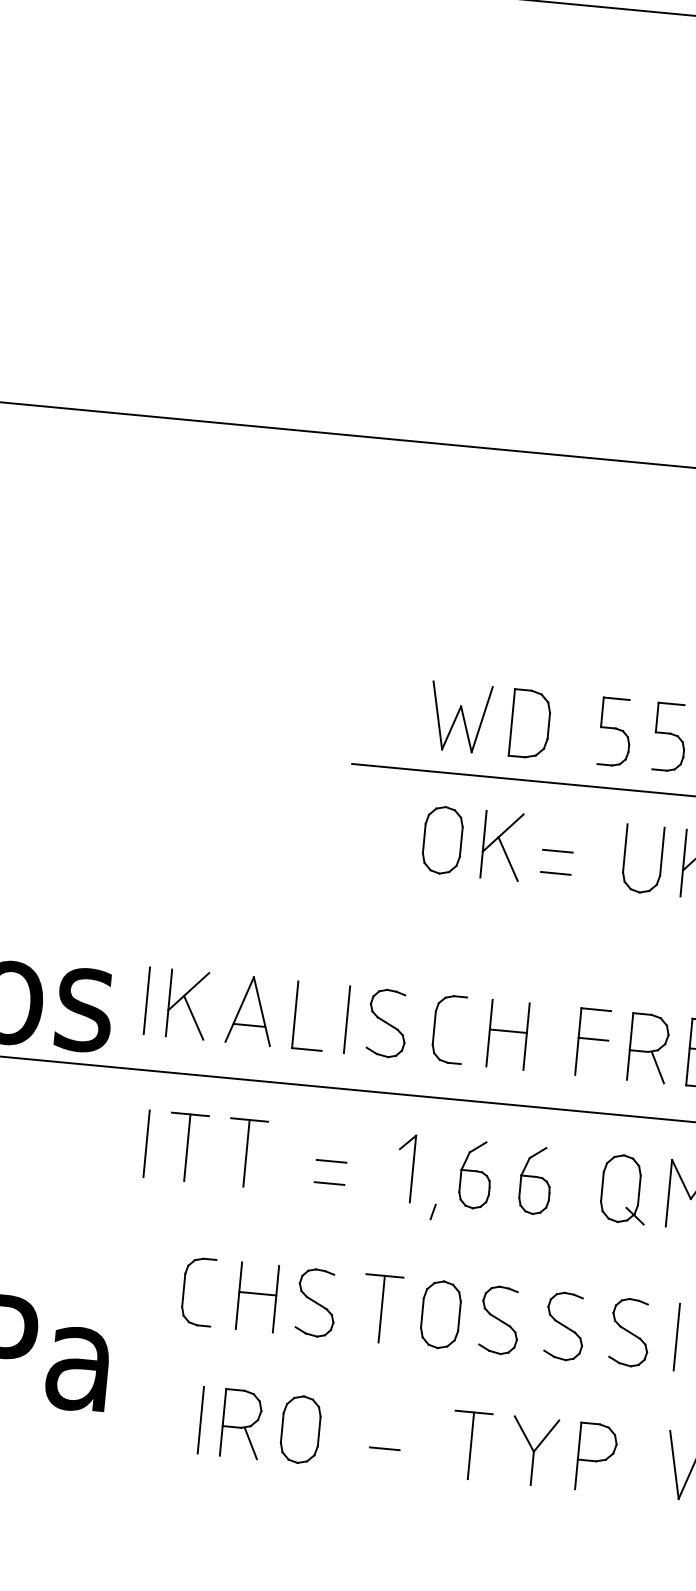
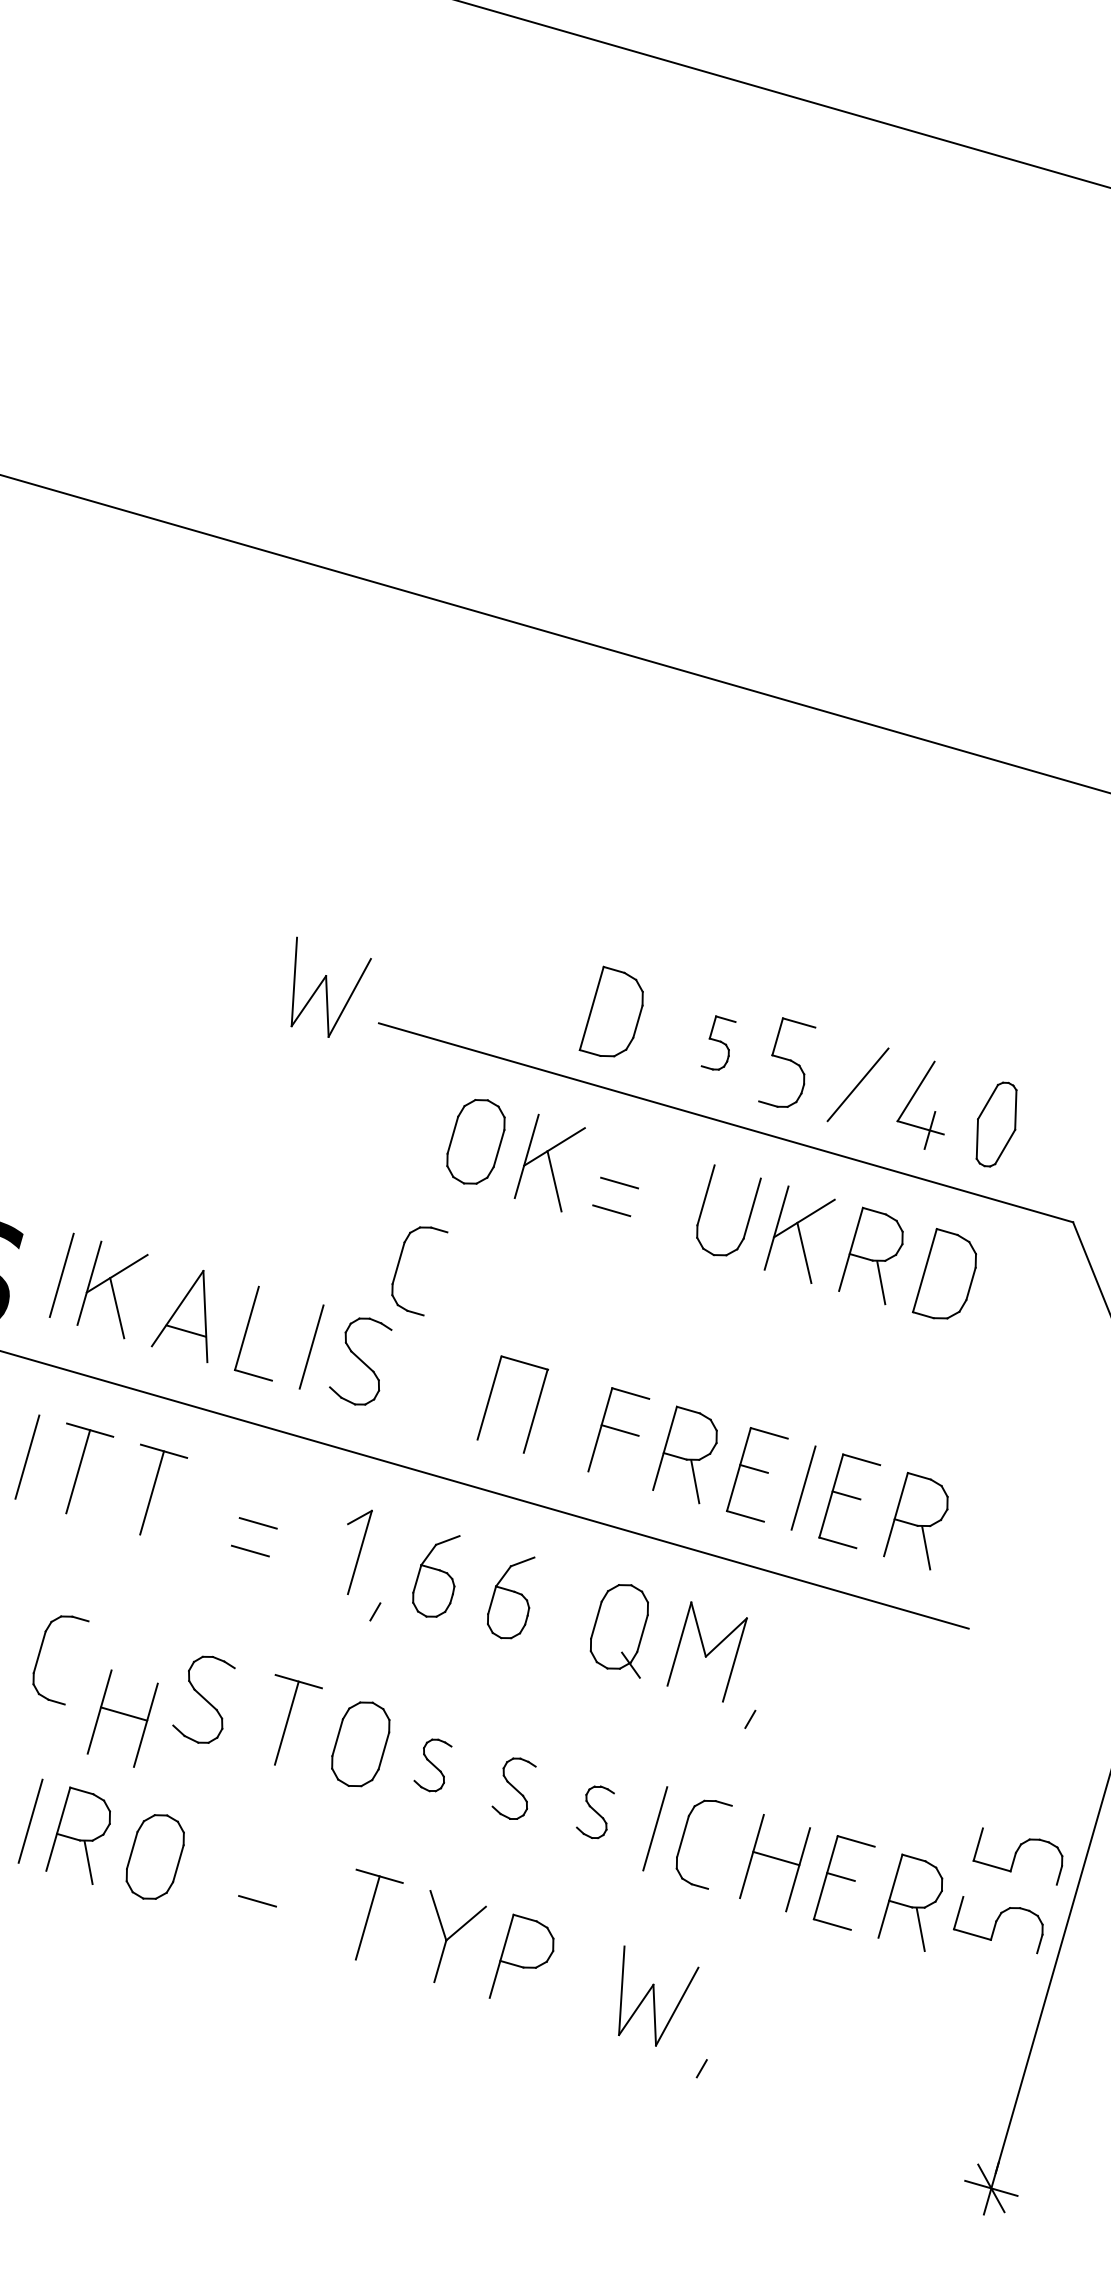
part: (465, 713) -> (330, 986), moved
part: (613, 730) -> (718, 1042), size x0.6
part: (435, 1028) -> (399, 1264), moved
line: (507, 1030) -> (524, 1362), moved
part: (257, 1297) -> (122, 1718), moved
part: (498, 1320) -> (432, 1765), size x0.6
part: (563, 1326) -> (513, 1788), size x0.7
part: (629, 1333) -> (595, 1812), size x0.6

